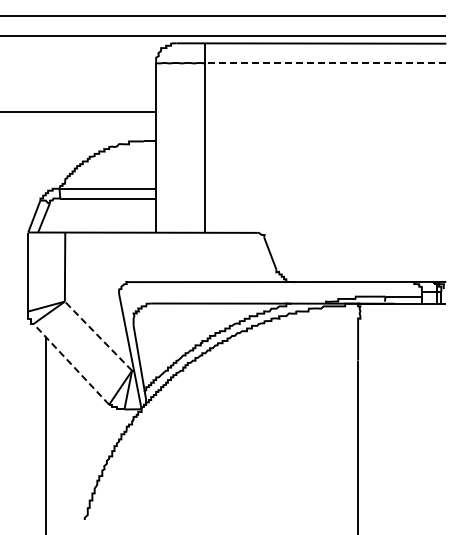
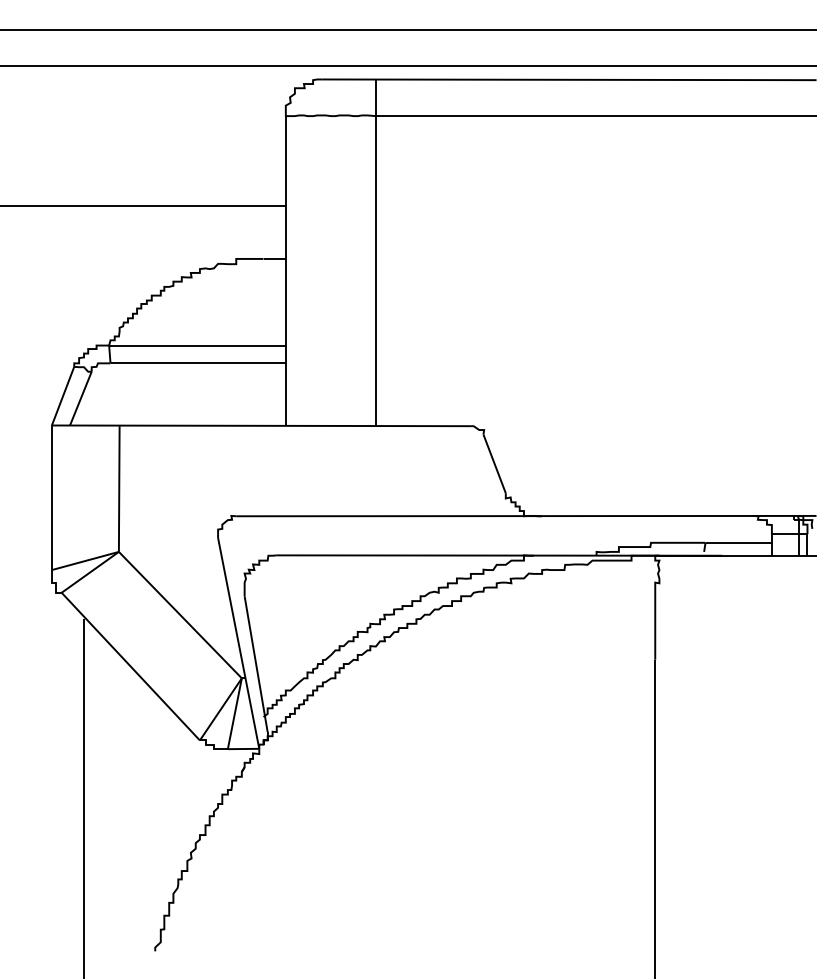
line: (325, 63) -> (595, 116), dashed -> solid
line: (98, 335) -> (180, 613), dashed -> solid
line: (71, 363) -> (131, 665), dashed -> solid

